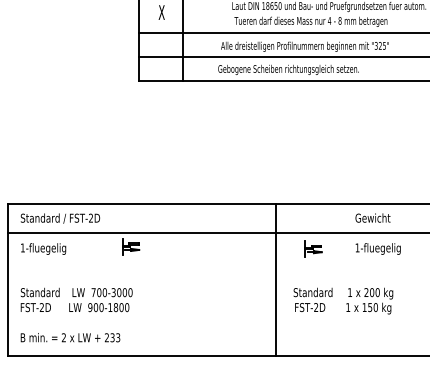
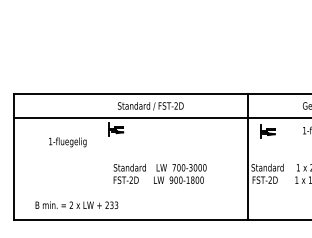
text: (60, 218) -> (150, 106), moved
text: (43, 248) -> (67, 141), moved
line: (276, 279) -> (248, 156), moved
text: (76, 299) -> (159, 173), moved
text: (70, 337) -> (76, 205), moved

